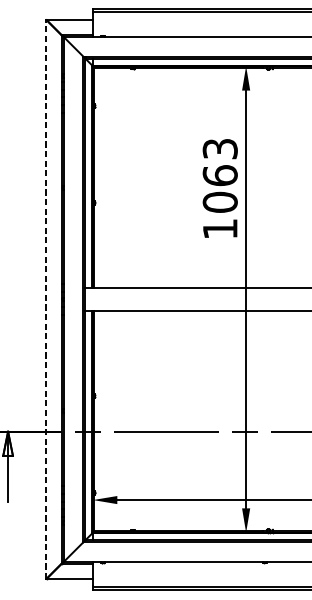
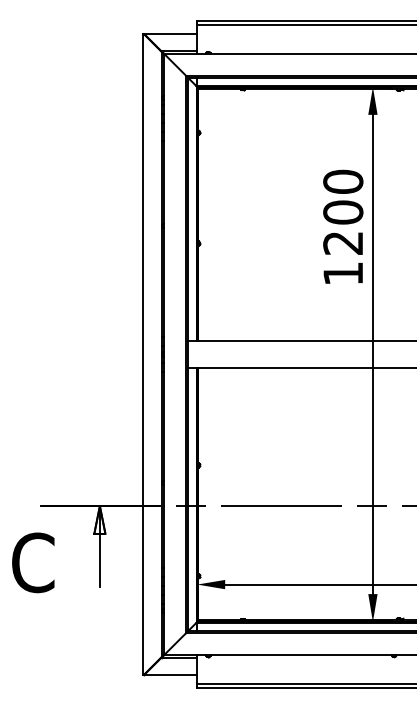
text: (220, 175) -> (343, 212), 1063 -> 1200
line: (46, 299) -> (143, 354), dashed -> solid

